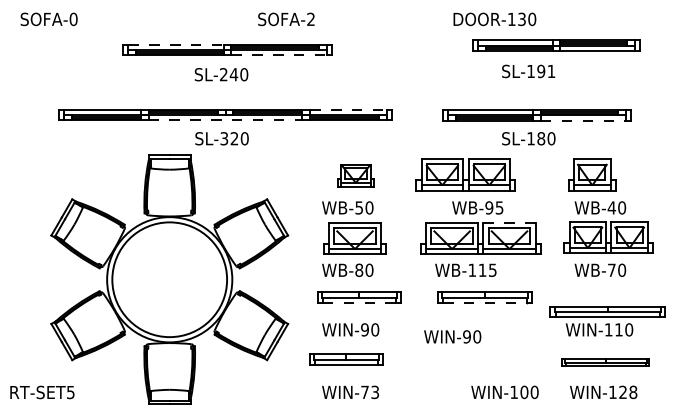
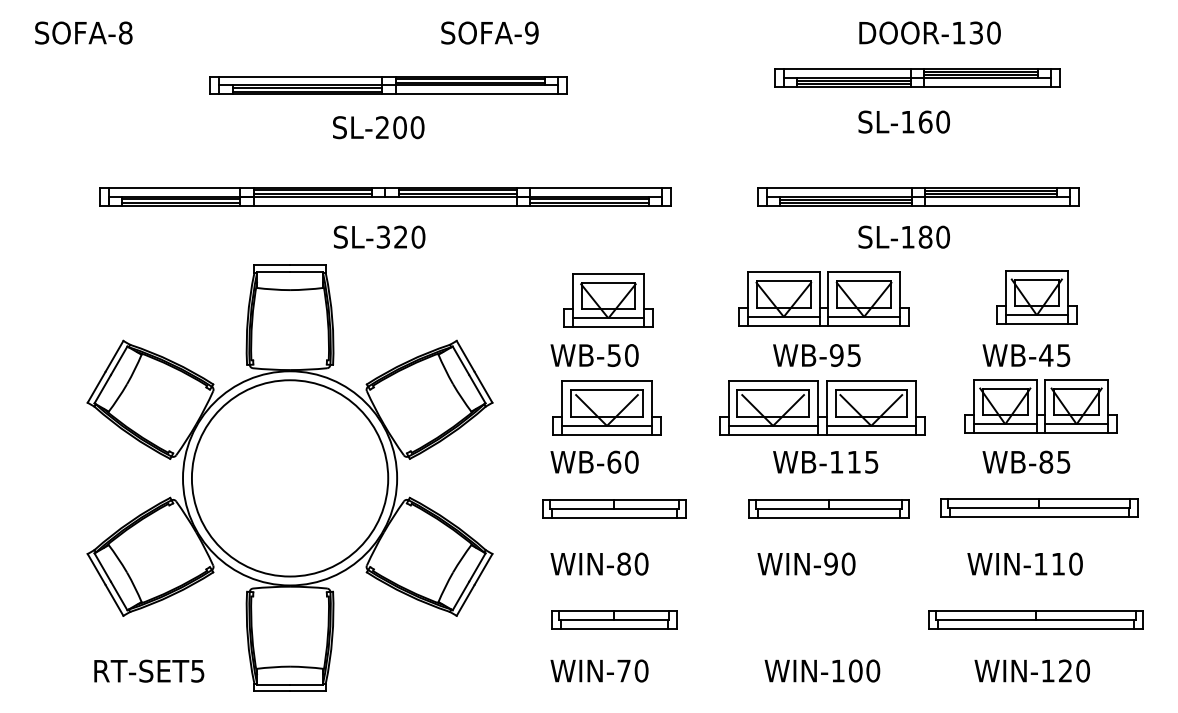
text: (73, 19) -> (125, 33), SOFA-0 -> SOFA-8
text: (311, 19) -> (532, 33), SOFA-2 -> SOFA-9
text: (494, 19) -> (929, 33), moved
line: (176, 44) -> (301, 75), dashed -> solid
part: (556, 45) -> (917, 77), moved
line: (279, 55) -> (477, 94), dashed -> solid
text: (546, 71) -> (934, 122), SL-191 -> SL-160
text: (233, 74) -> (399, 127), SL-240 -> SL-200
line: (349, 109) -> (597, 187), dashed -> solid
line: (225, 120) -> (385, 205), dashed -> solid
line: (583, 120) -> (997, 205), dashed -> solid
part: (465, 174) -> (823, 298), moved
part: (592, 174) -> (1037, 296), moved
part: (355, 175) -> (607, 300), size x1.43
text: (622, 207) -> (1064, 354), WB-40 -> WB-45
line: (510, 223) -> (872, 382), dashed -> solid
text: (359, 269) -> (614, 460), WB-80 -> WB-60
text: (465, 269) -> (825, 460), moved
text: (617, 269) -> (1055, 460), WB-70 -> WB-85
line: (359, 302) -> (614, 517), dashed -> solid
line: (484, 302) -> (828, 517), dashed -> solid
part: (607, 311) -> (1038, 507), moved
text: (364, 329) -> (623, 563), WIN-90 -> WIN-80
text: (452, 336) -> (806, 563), moved
part: (346, 359) -> (614, 619), moved
part: (605, 362) -> (1035, 619), size x1.43
text: (375, 391) -> (642, 669), WIN-73 -> WIN-70
text: (42, 392) -> (149, 671), moved
text: (504, 392) -> (821, 671), moved
text: (633, 392) -> (1083, 671), WIN-128 -> WIN-120

